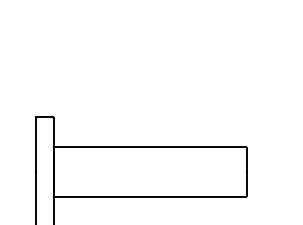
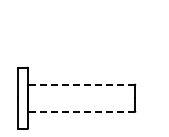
line: (149, 147) -> (81, 84), solid -> dashed
line: (149, 197) -> (81, 112), solid -> dashed

